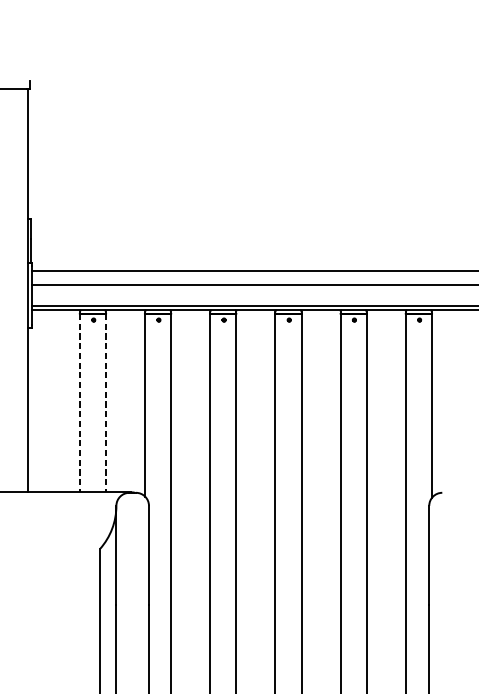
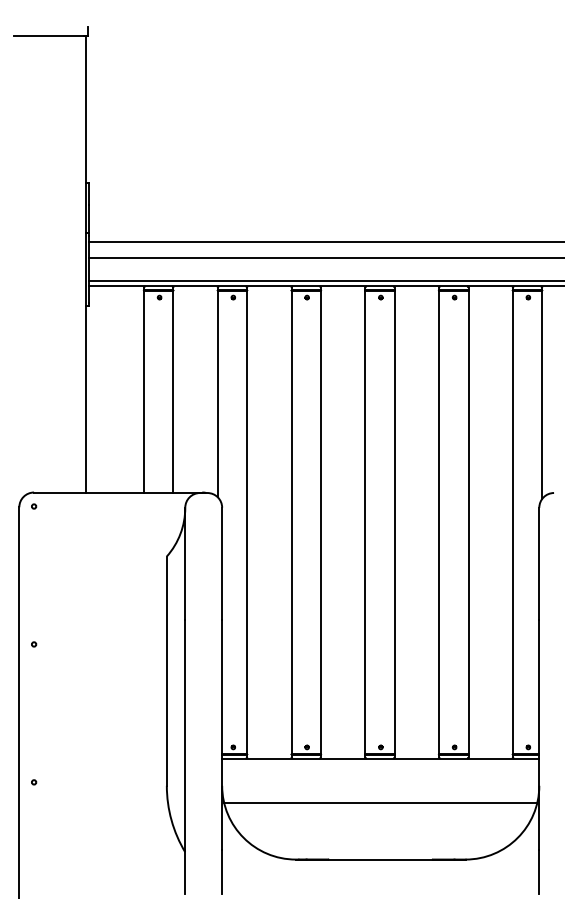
line: (79, 403) -> (143, 391), dashed -> solid
line: (105, 403) -> (173, 391), dashed -> solid

